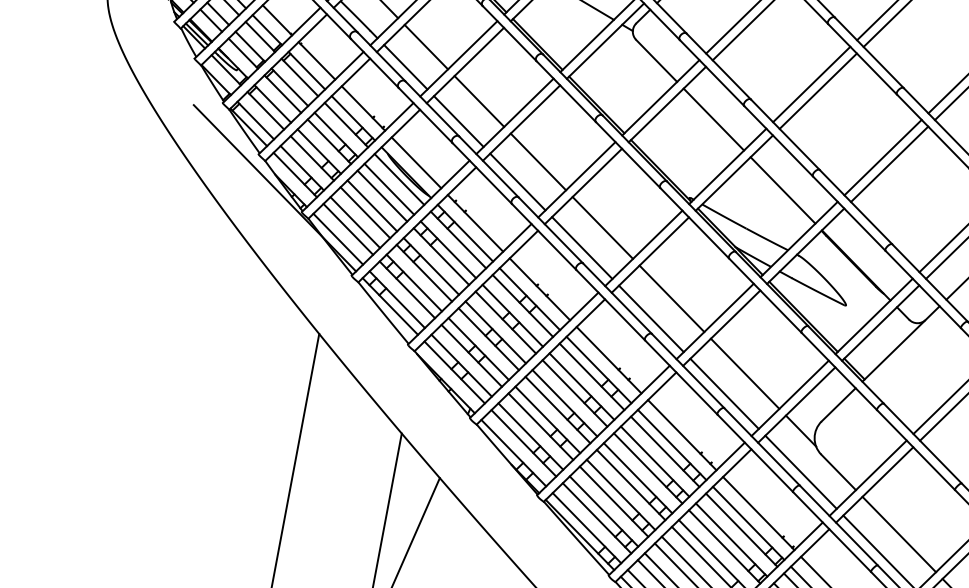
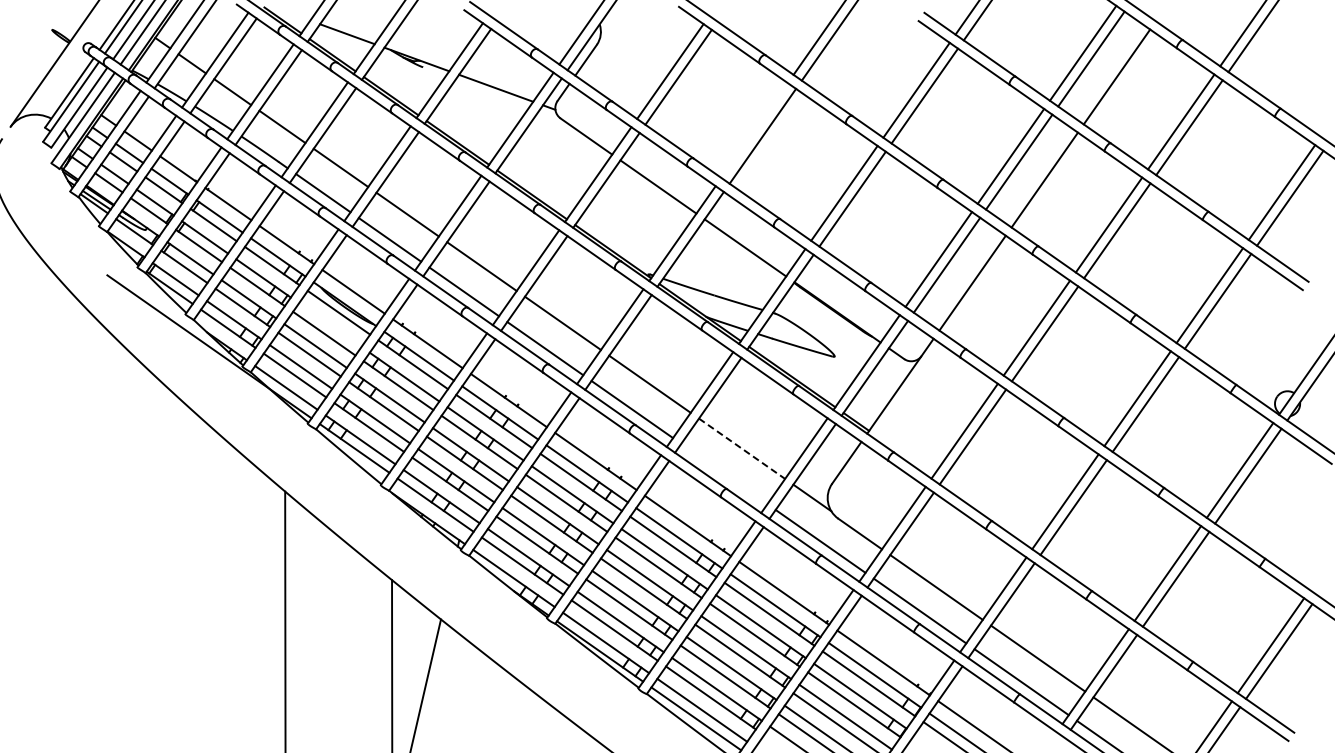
line: (811, 84) -> (754, 130), removed
line: (389, 189) -> (330, 325), removed
line: (745, 373) -> (742, 448), solid -> dashed
line: (724, 393) -> (724, 473), removed

